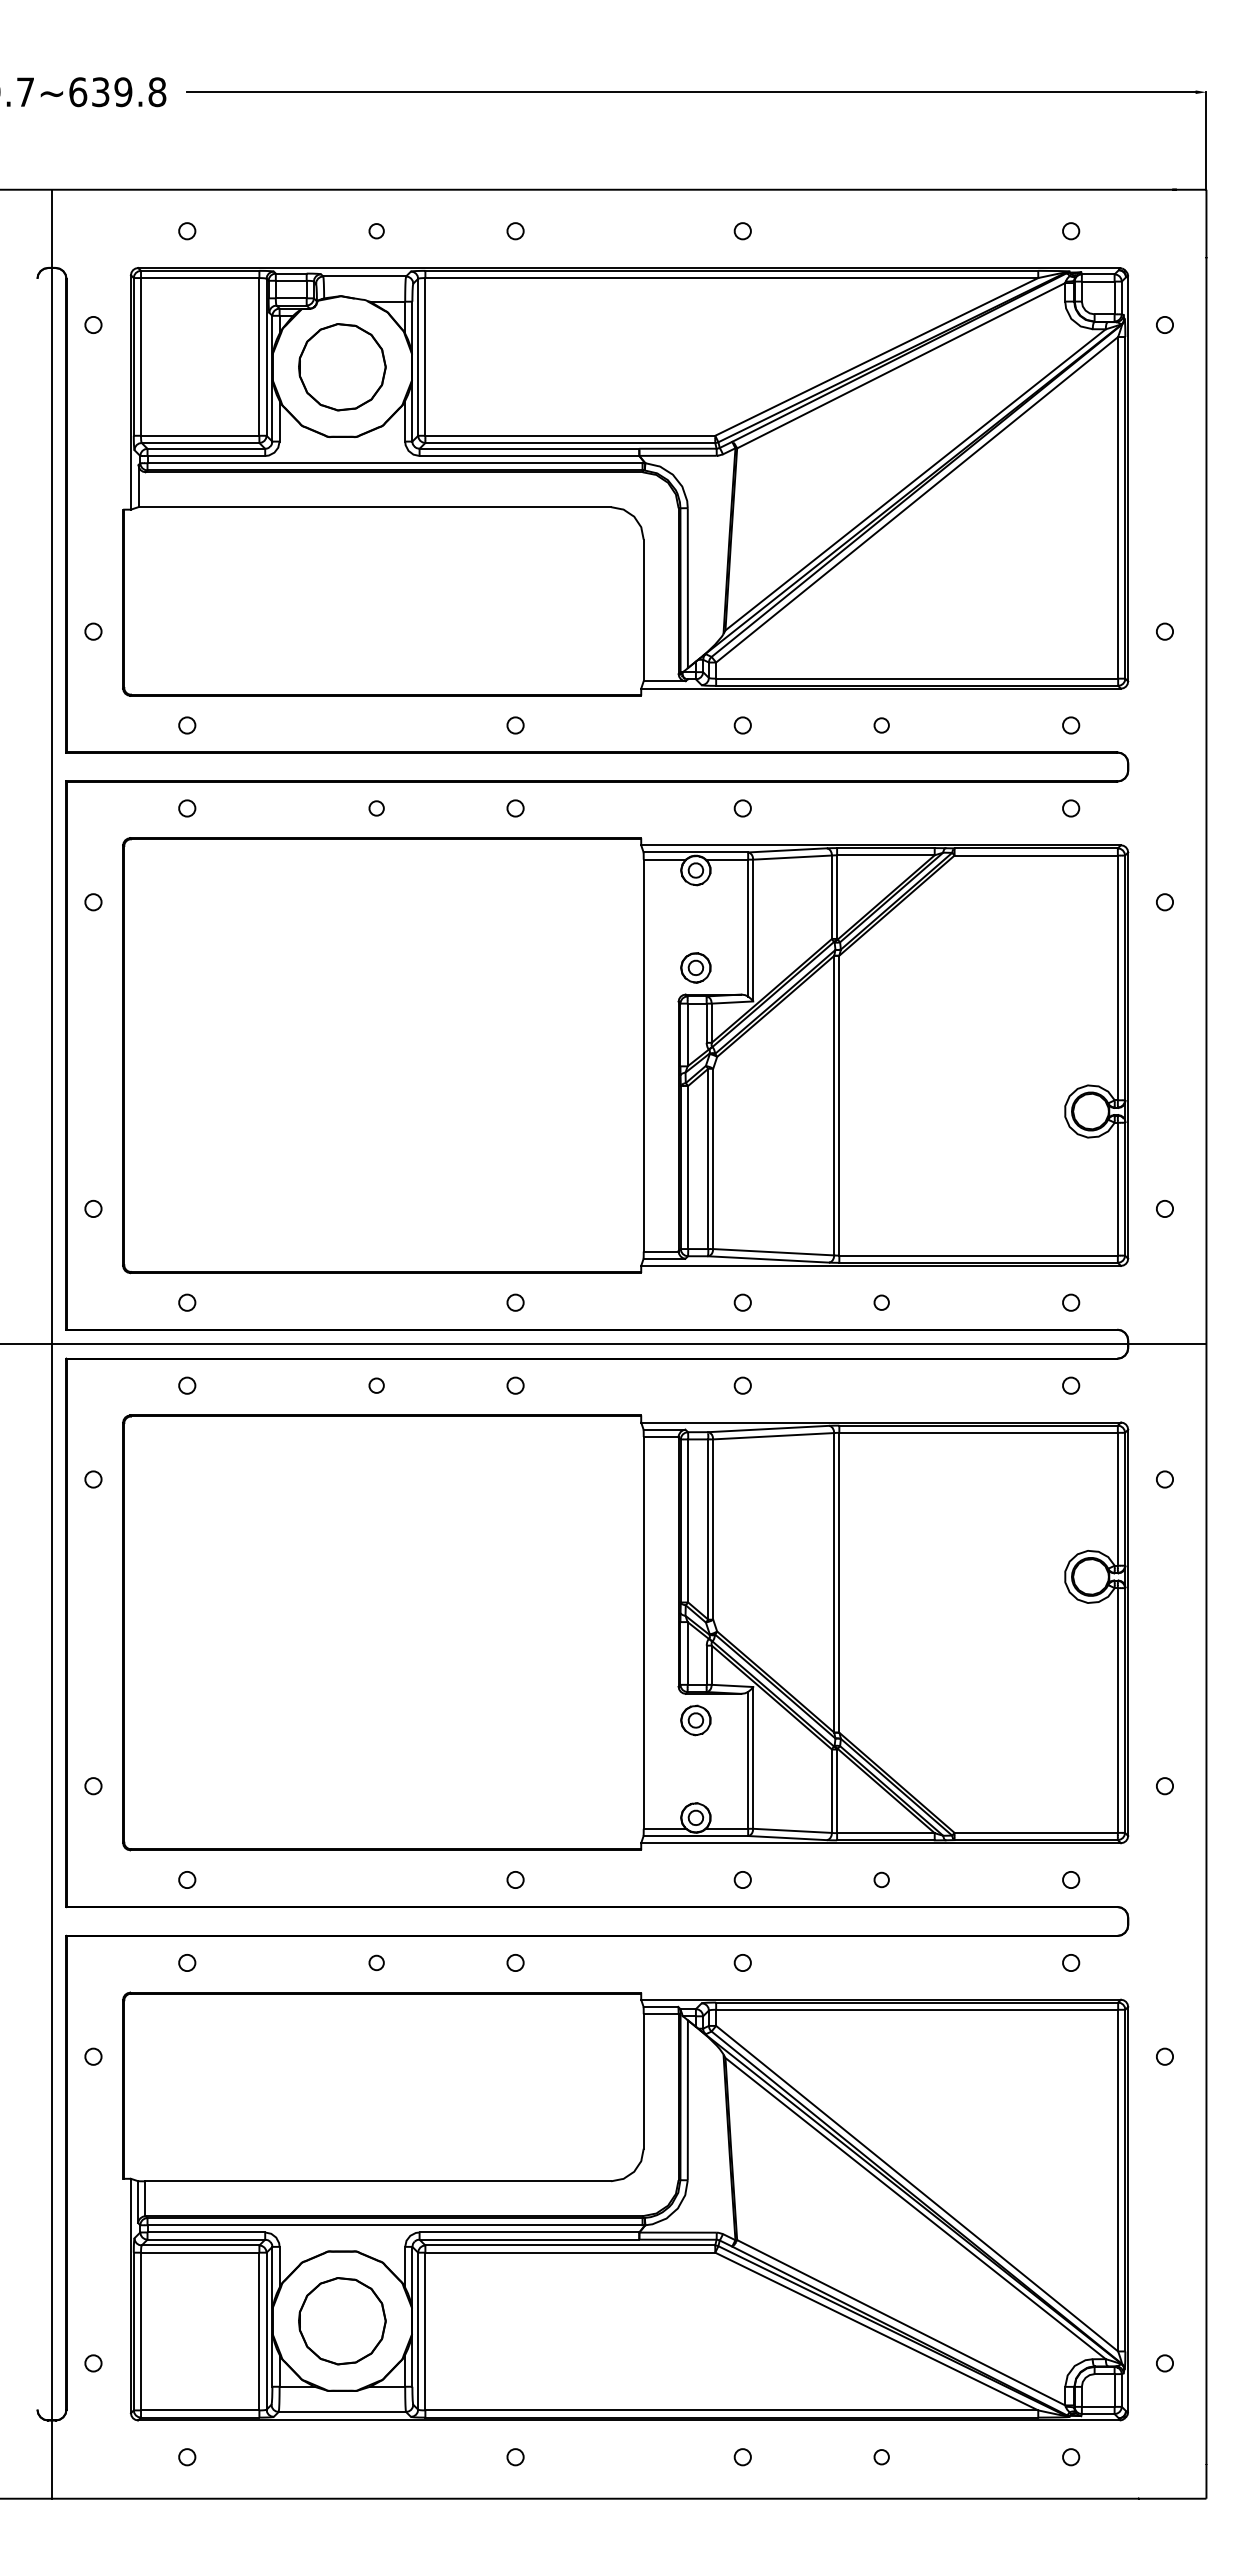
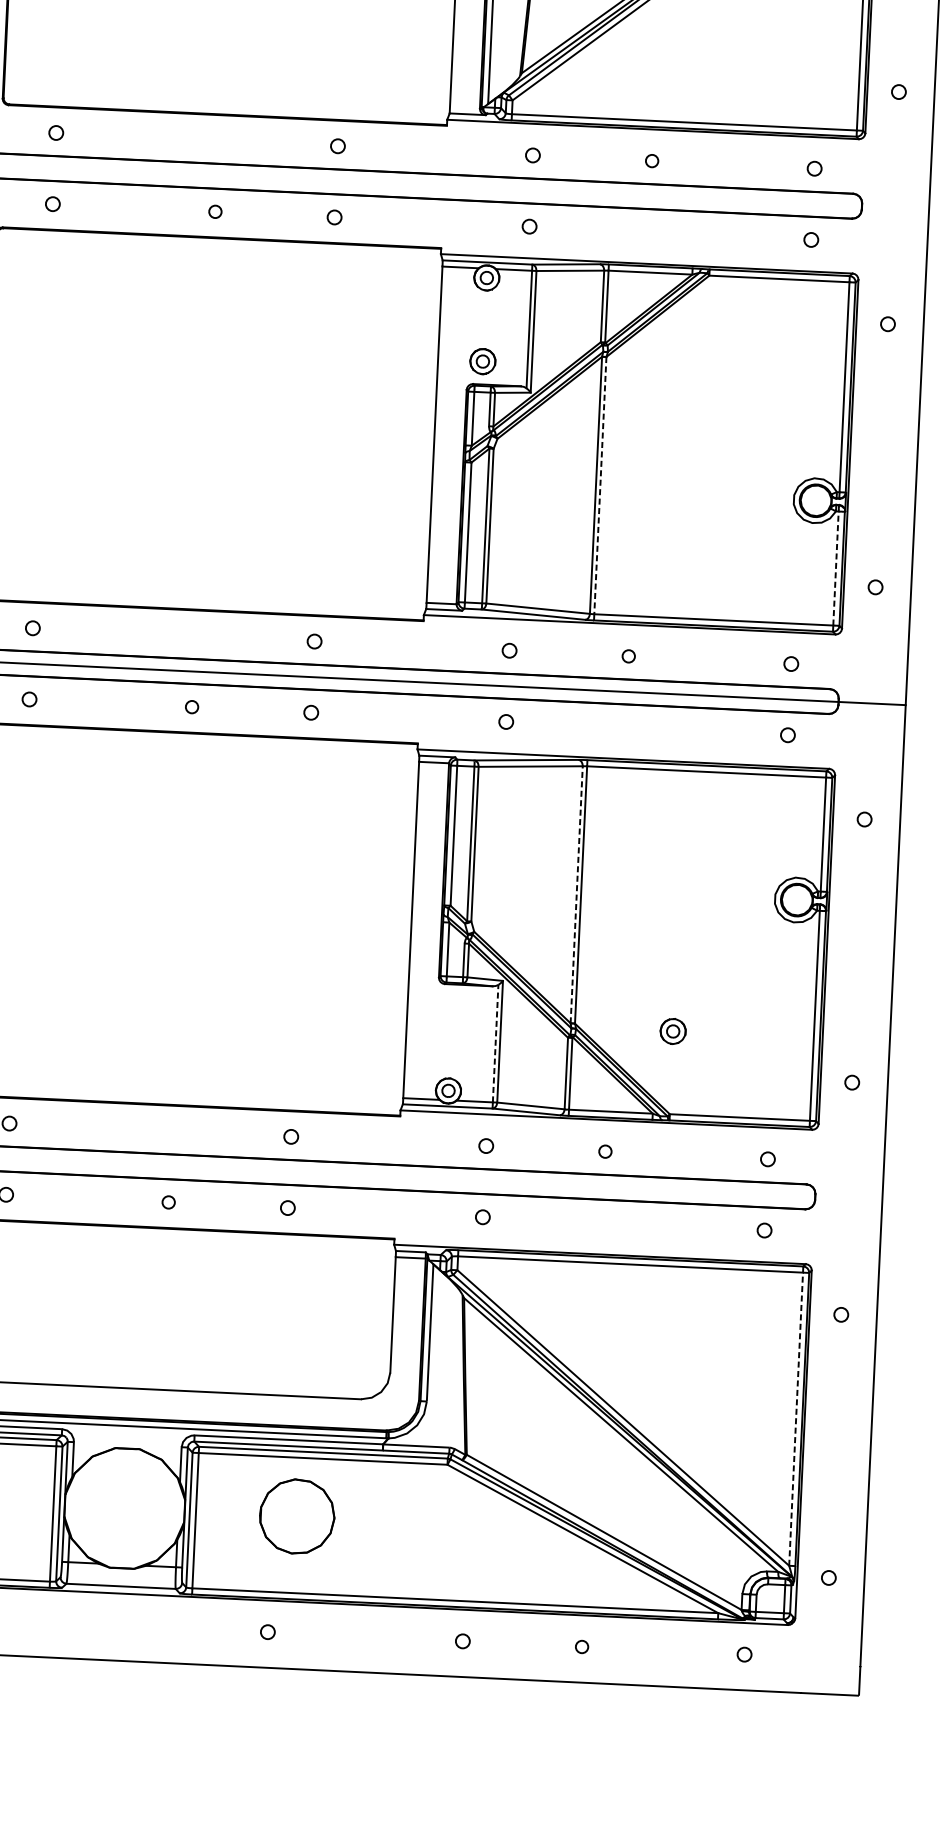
line: (839, 1105) -> (600, 485), solid -> dashed
line: (1117, 1188) -> (835, 567), solid -> dashed
line: (834, 1582) -> (576, 894), solid -> dashed
part: (695, 1720) -> (672, 1031), moved
line: (748, 1759) -> (495, 1042), solid -> dashed
line: (1118, 2180) -> (796, 1419), solid -> dashed
part: (342, 2321) -> (297, 1516), moved

